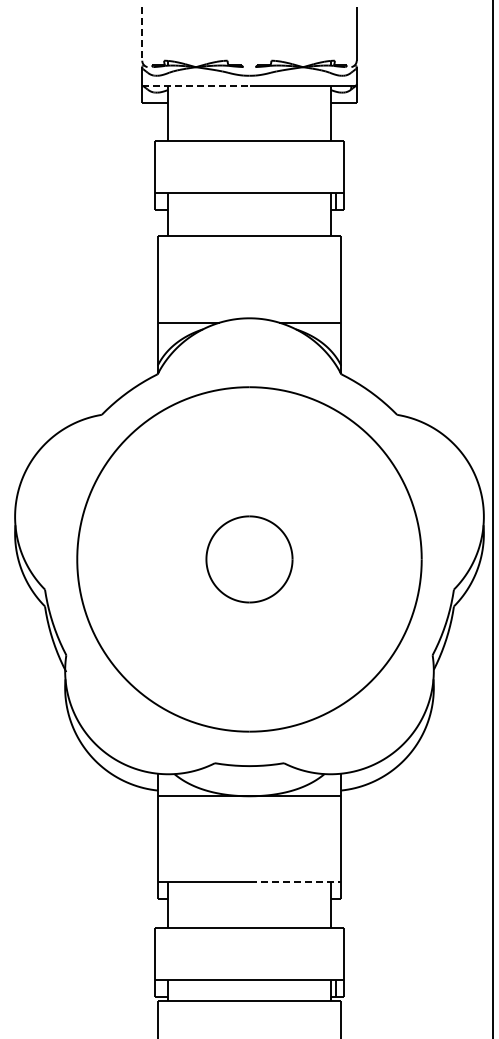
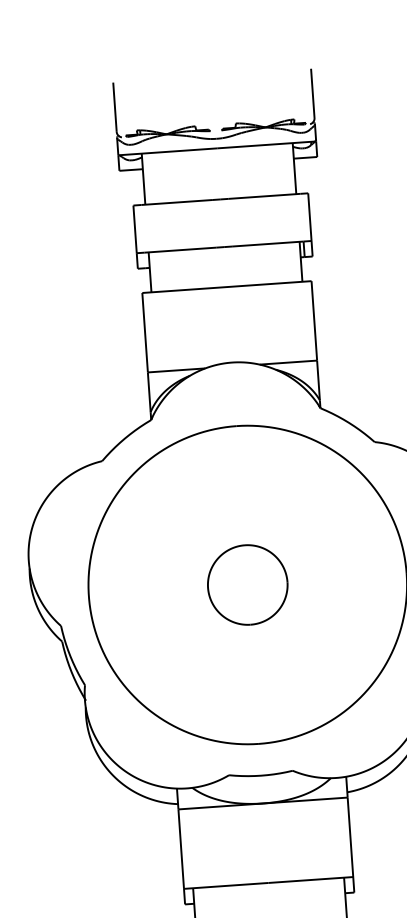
line: (142, 34) -> (115, 107), dashed -> solid
line: (195, 86) -> (167, 152), dashed -> solid
line: (295, 882) -> (311, 880), dashed -> solid

